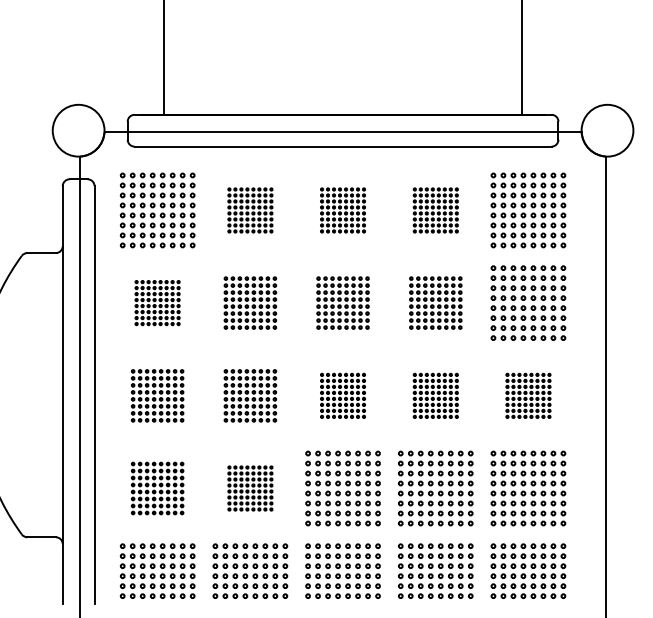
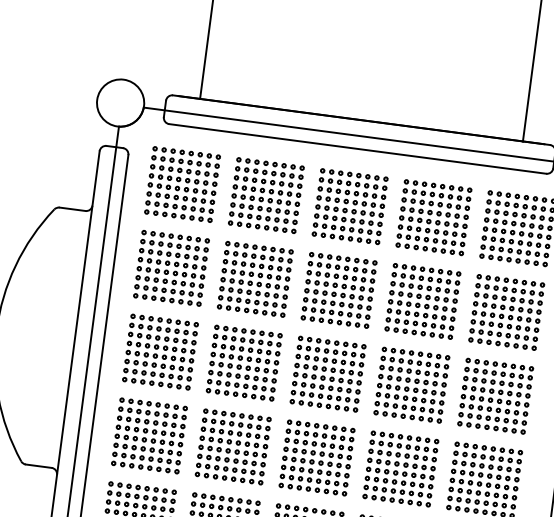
part: (250, 210) -> (266, 195), size x1.67
part: (342, 210) -> (349, 206), size x1.67
part: (435, 210) -> (433, 217), size x1.67
part: (157, 302) -> (171, 267), size x1.67
part: (250, 302) -> (255, 278), size x1.43
part: (342, 302) -> (338, 289), size x1.43
part: (435, 302) -> (422, 300), size x1.43
part: (157, 395) -> (160, 351), size x1.43
part: (250, 395) -> (244, 362), size x1.43
part: (342, 395) -> (327, 373), size x1.67
part: (435, 395) -> (411, 384), size x1.67
part: (528, 395) -> (495, 395), size x1.67
part: (157, 488) -> (149, 435), size x1.43
part: (250, 488) -> (233, 446), size x1.67

